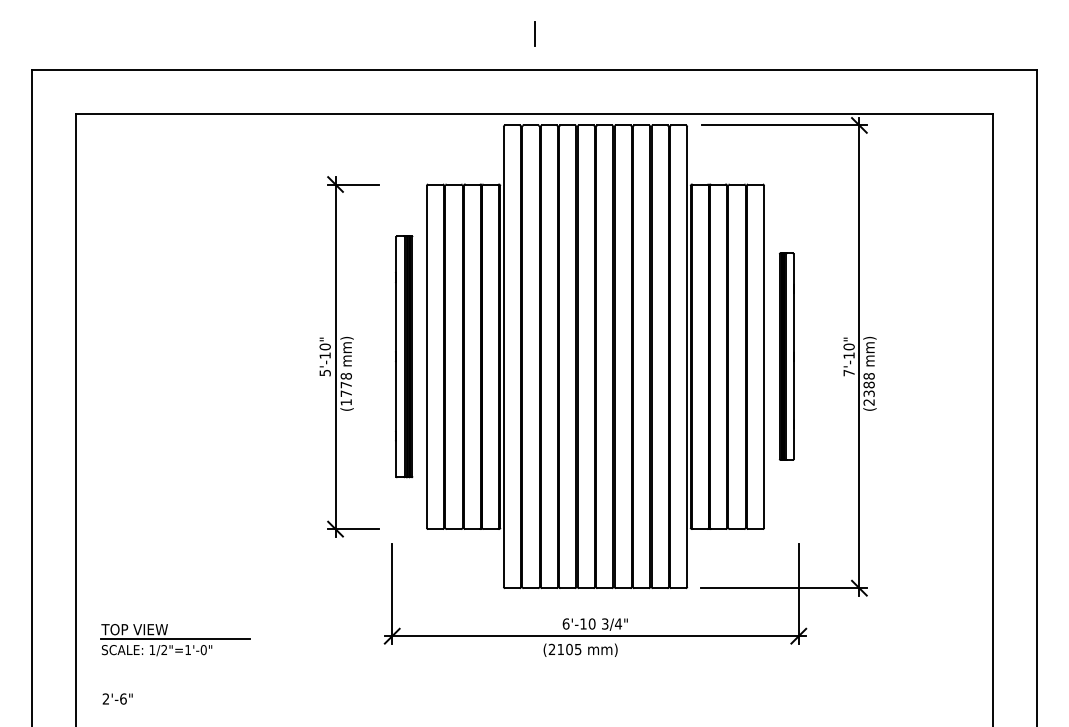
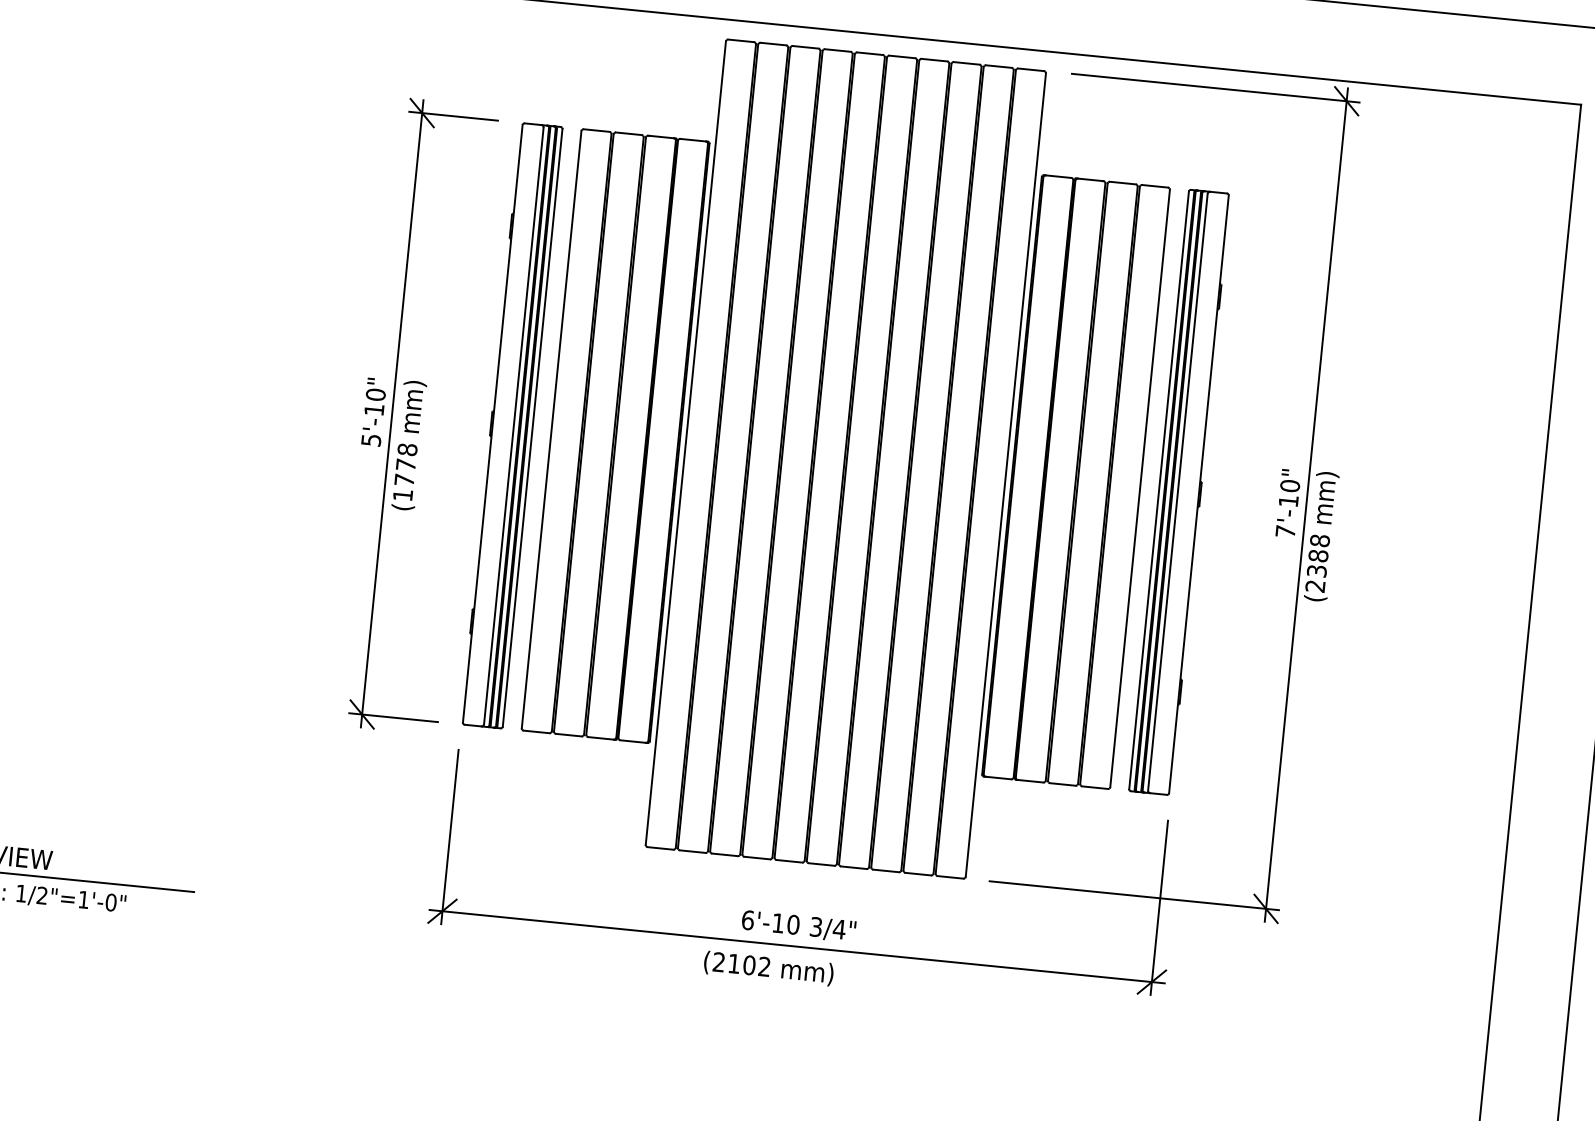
part: (403, 356) -> (510, 425), size x1.43
part: (786, 356) -> (1179, 491), size x1.67
text: (578, 649) -> (765, 966), (2105 -> (2102

